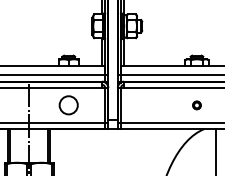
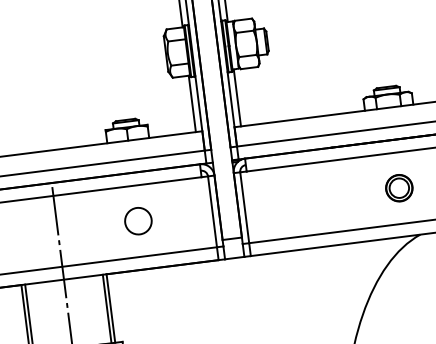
circle: (68, 105) -> (137, 221), size x0.71
part: (196, 105) -> (398, 188), size x1.67

